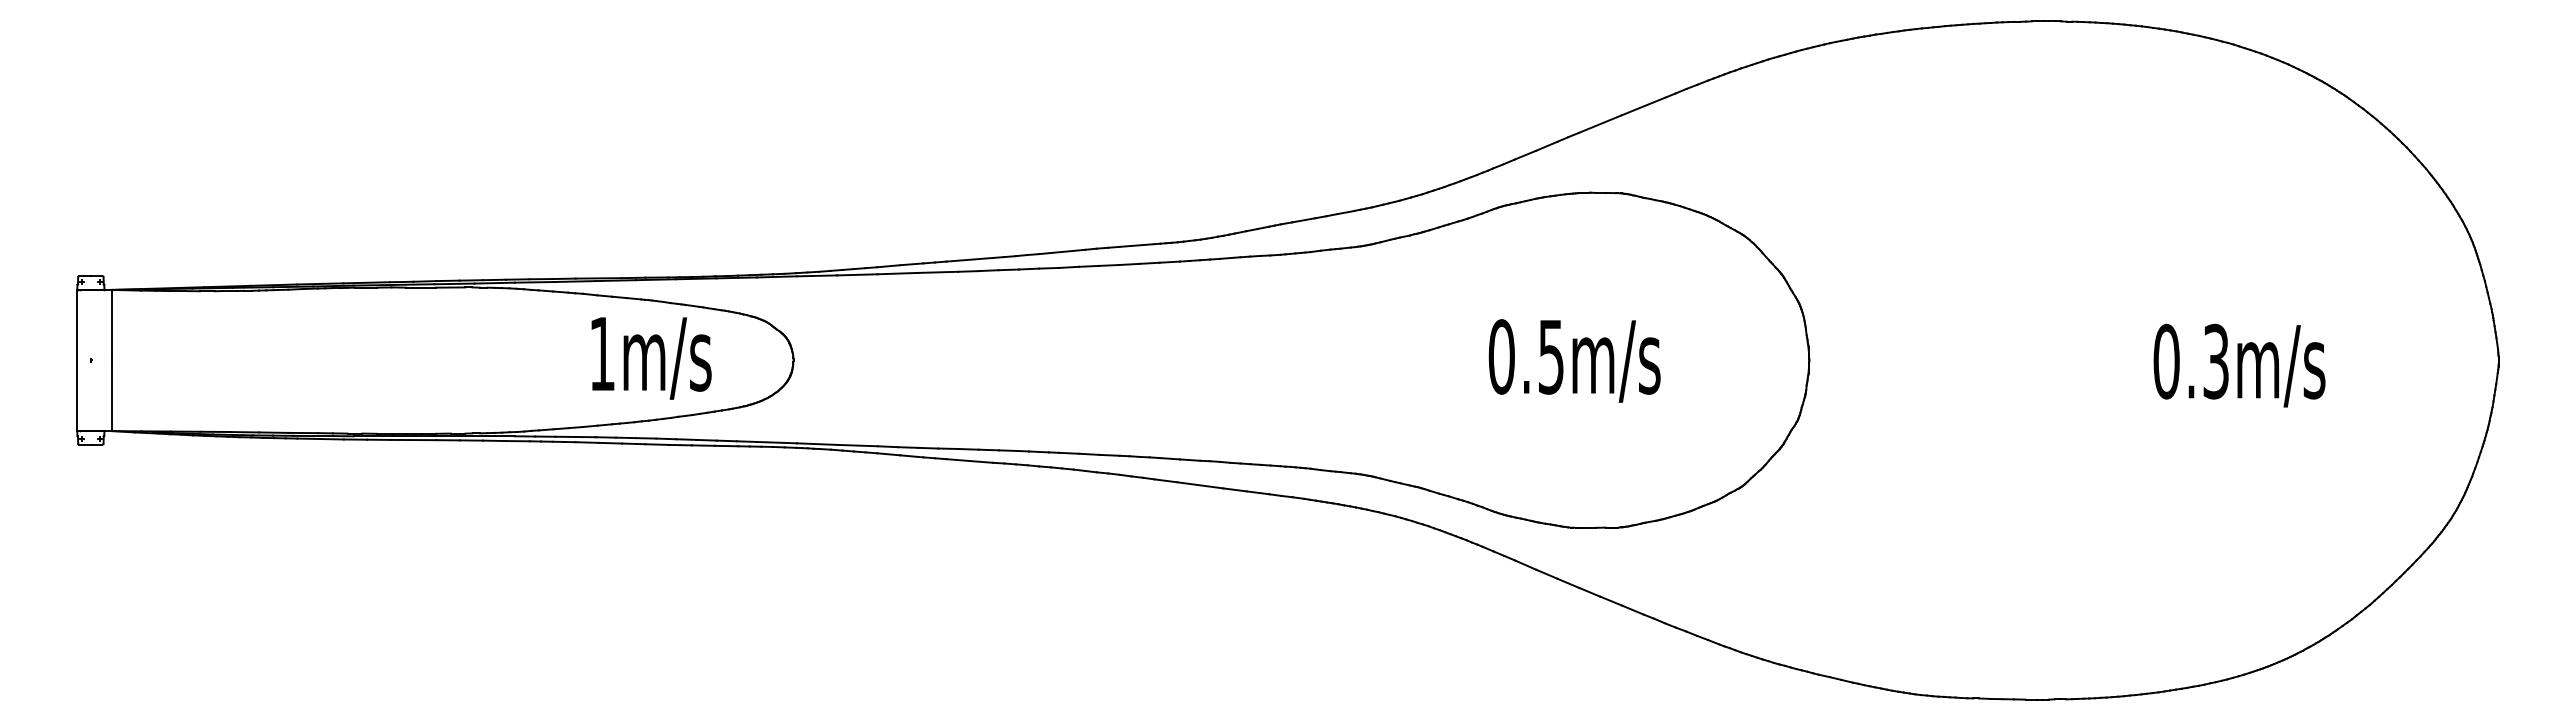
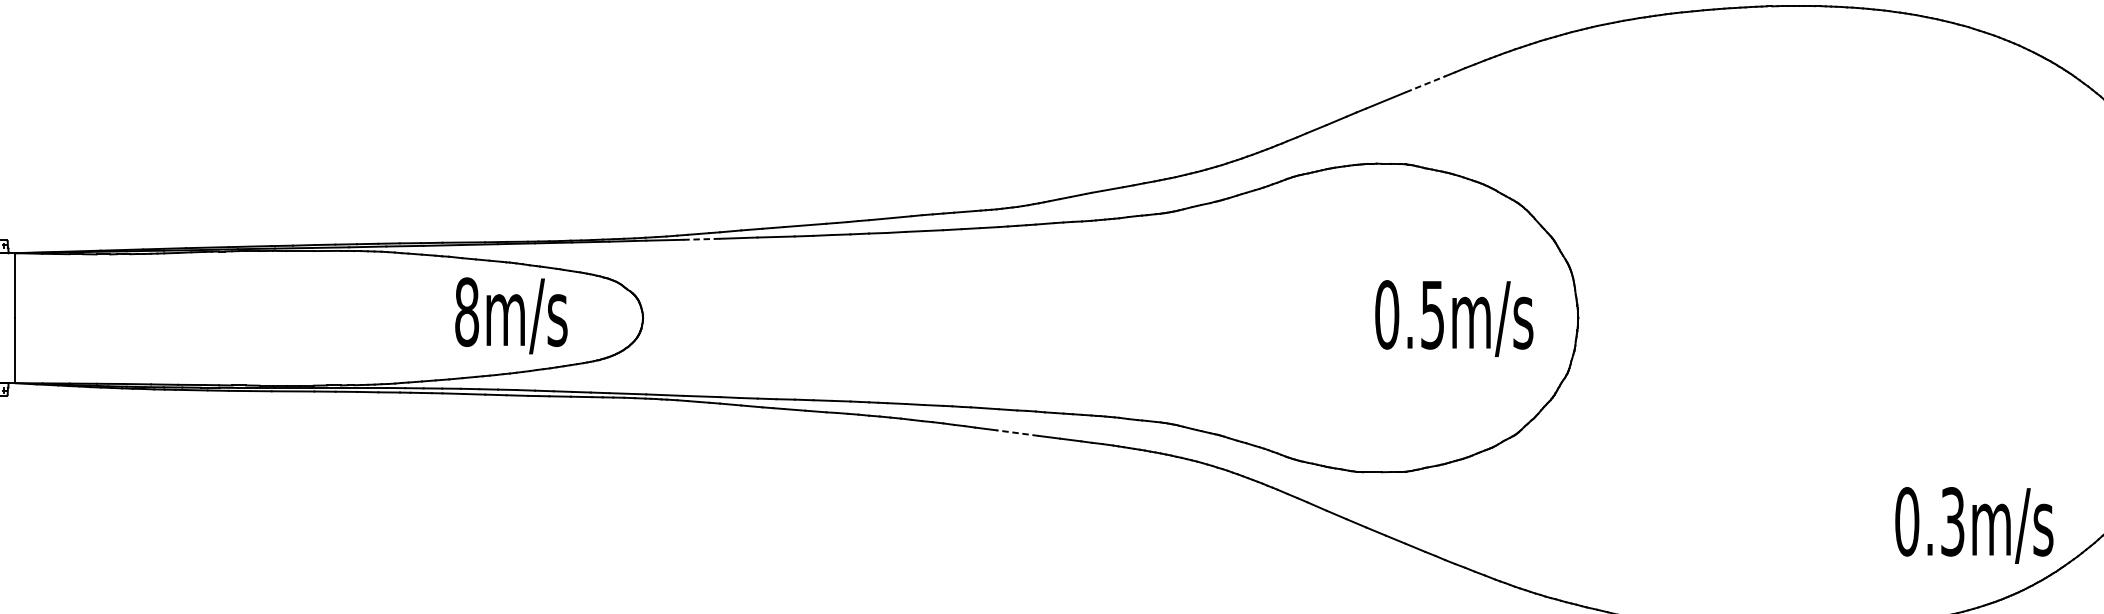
line: (1643, 106) -> (1425, 84), solid -> dashed
line: (857, 274) -> (701, 238), solid -> dashed
text: (602, 353) -> (467, 311), 1m/s -> 8m/s
text: (1574, 360) -> (1454, 318), moved
text: (2239, 365) -> (1974, 525), moved
line: (1199, 485) -> (1016, 433), solid -> dashed

